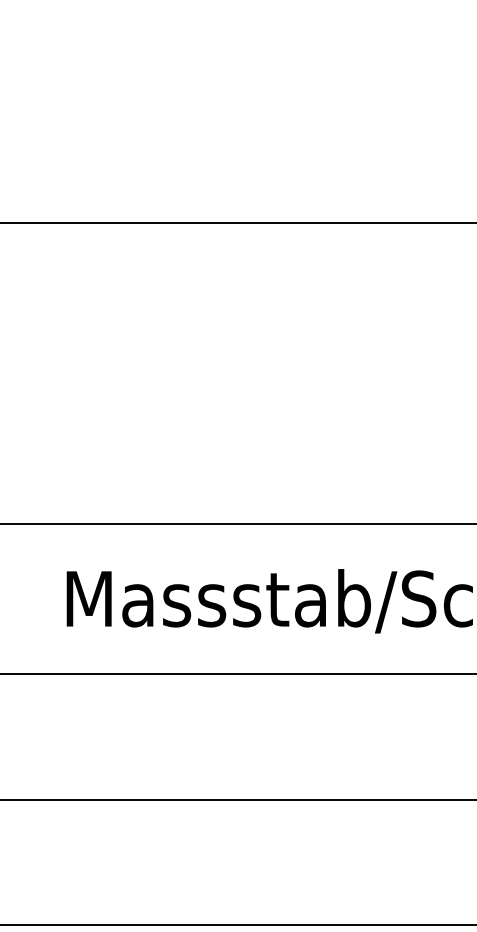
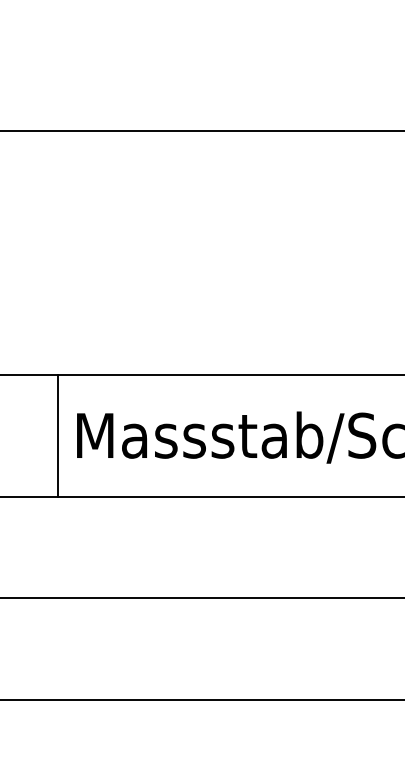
line: (43, 598) -> (58, 435), added

